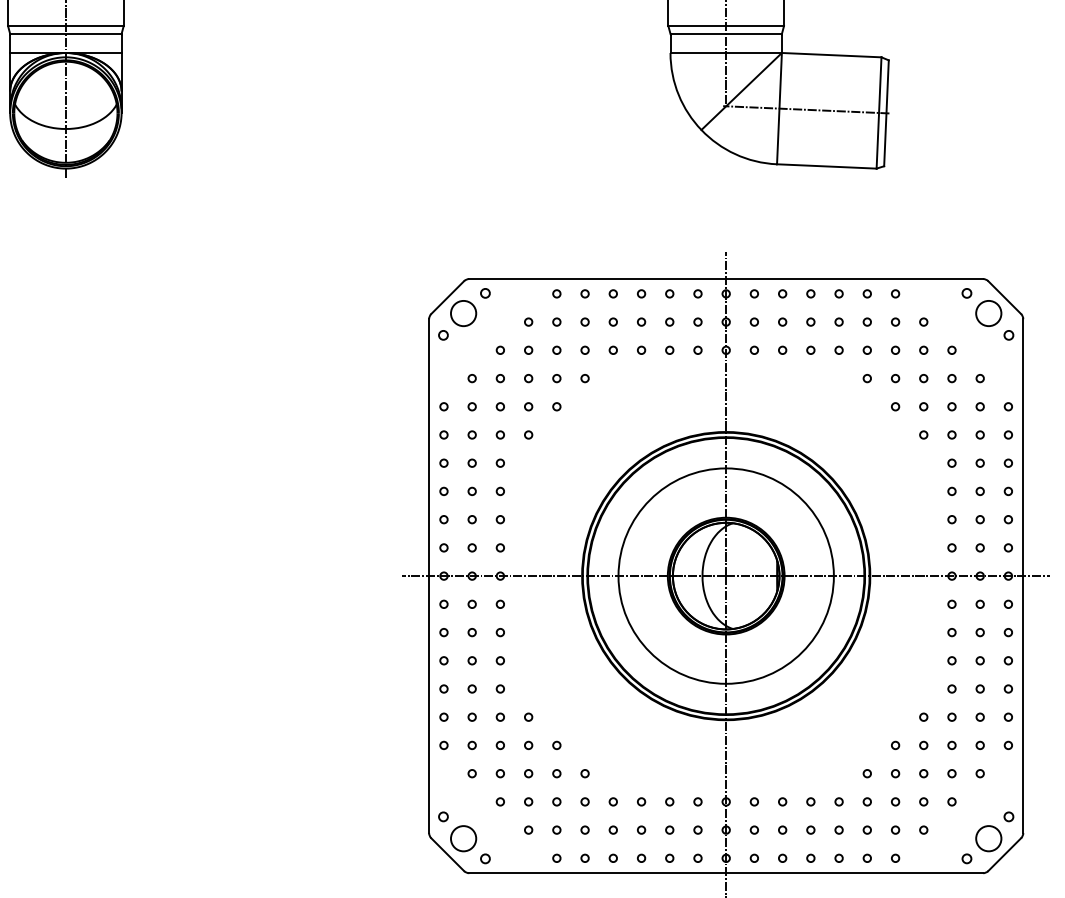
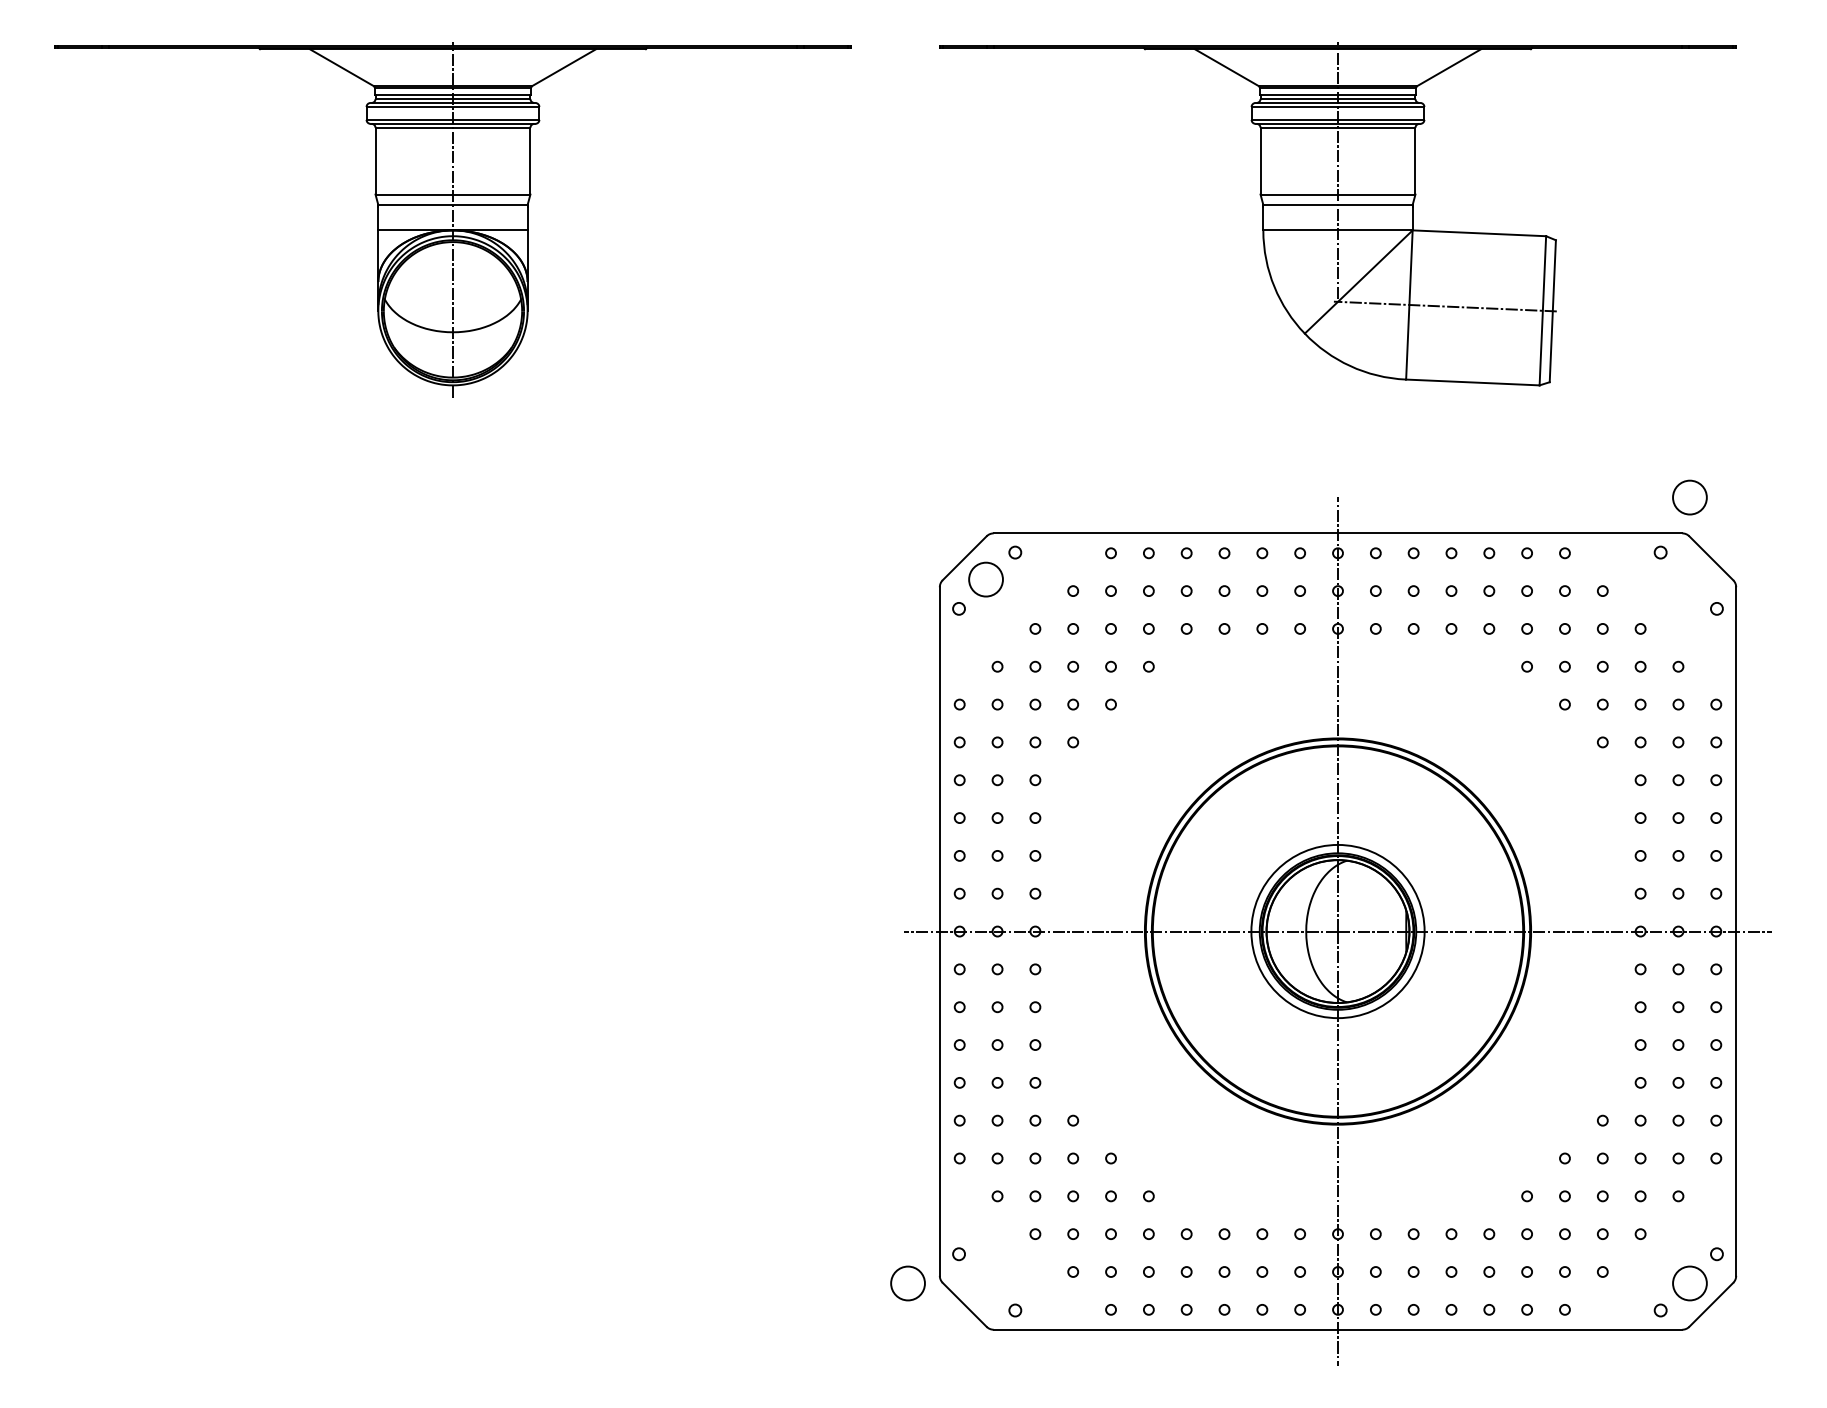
circle: (988, 313) -> (1689, 497), moved
circle: (725, 576) -> (1337, 931), size x0.6
circle: (463, 838) -> (907, 1283), moved

